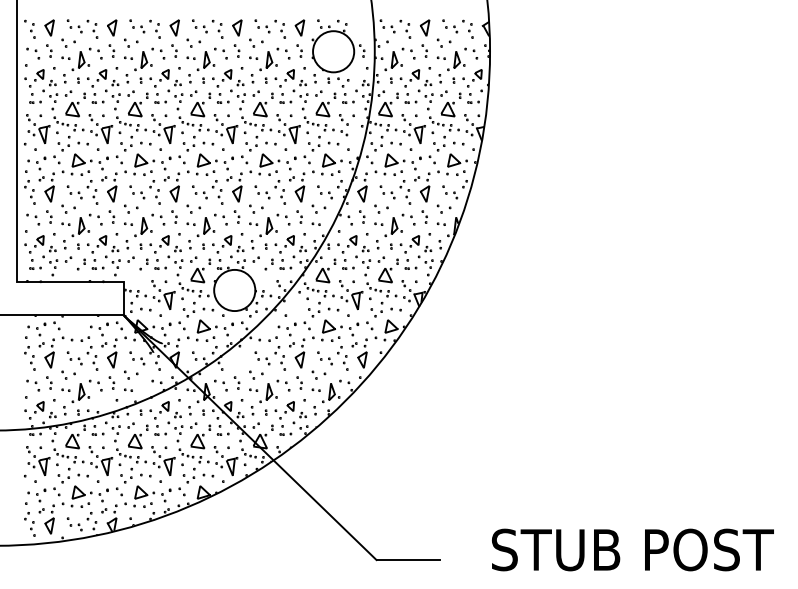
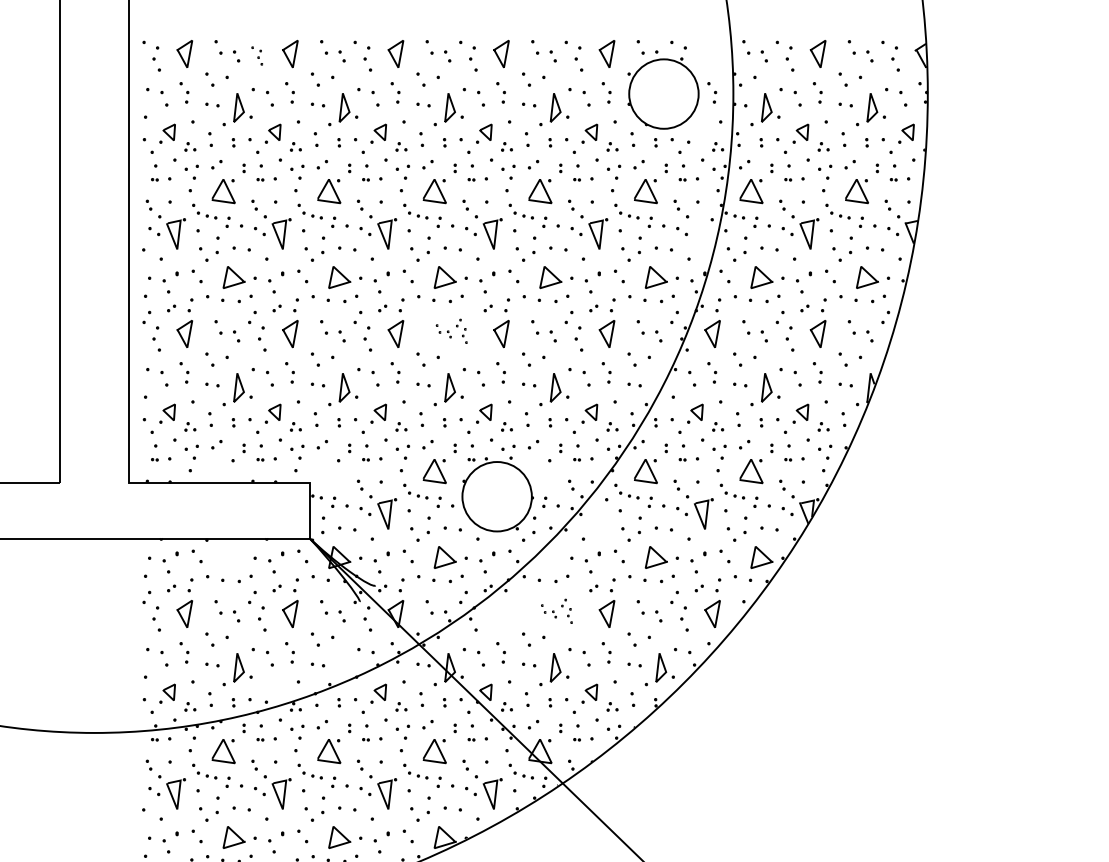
part: (92, 28) -> (257, 54), size x0.6
part: (207, 192) -> (451, 331), size x0.6
part: (269, 358) -> (555, 611), size x0.6

